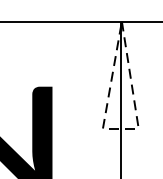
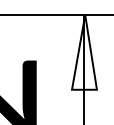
line: (119, 128) -> (83, 89), dashed -> solid

